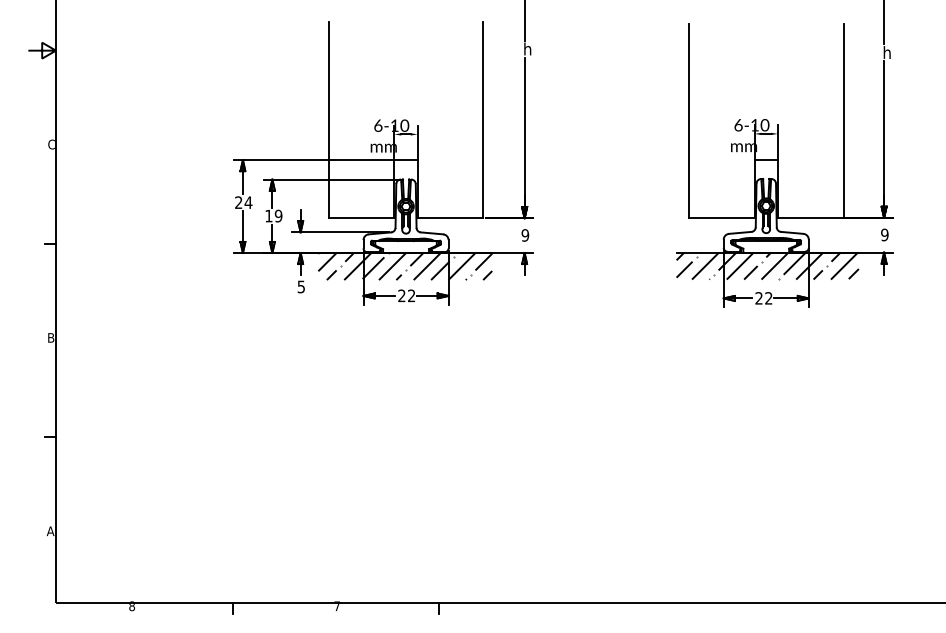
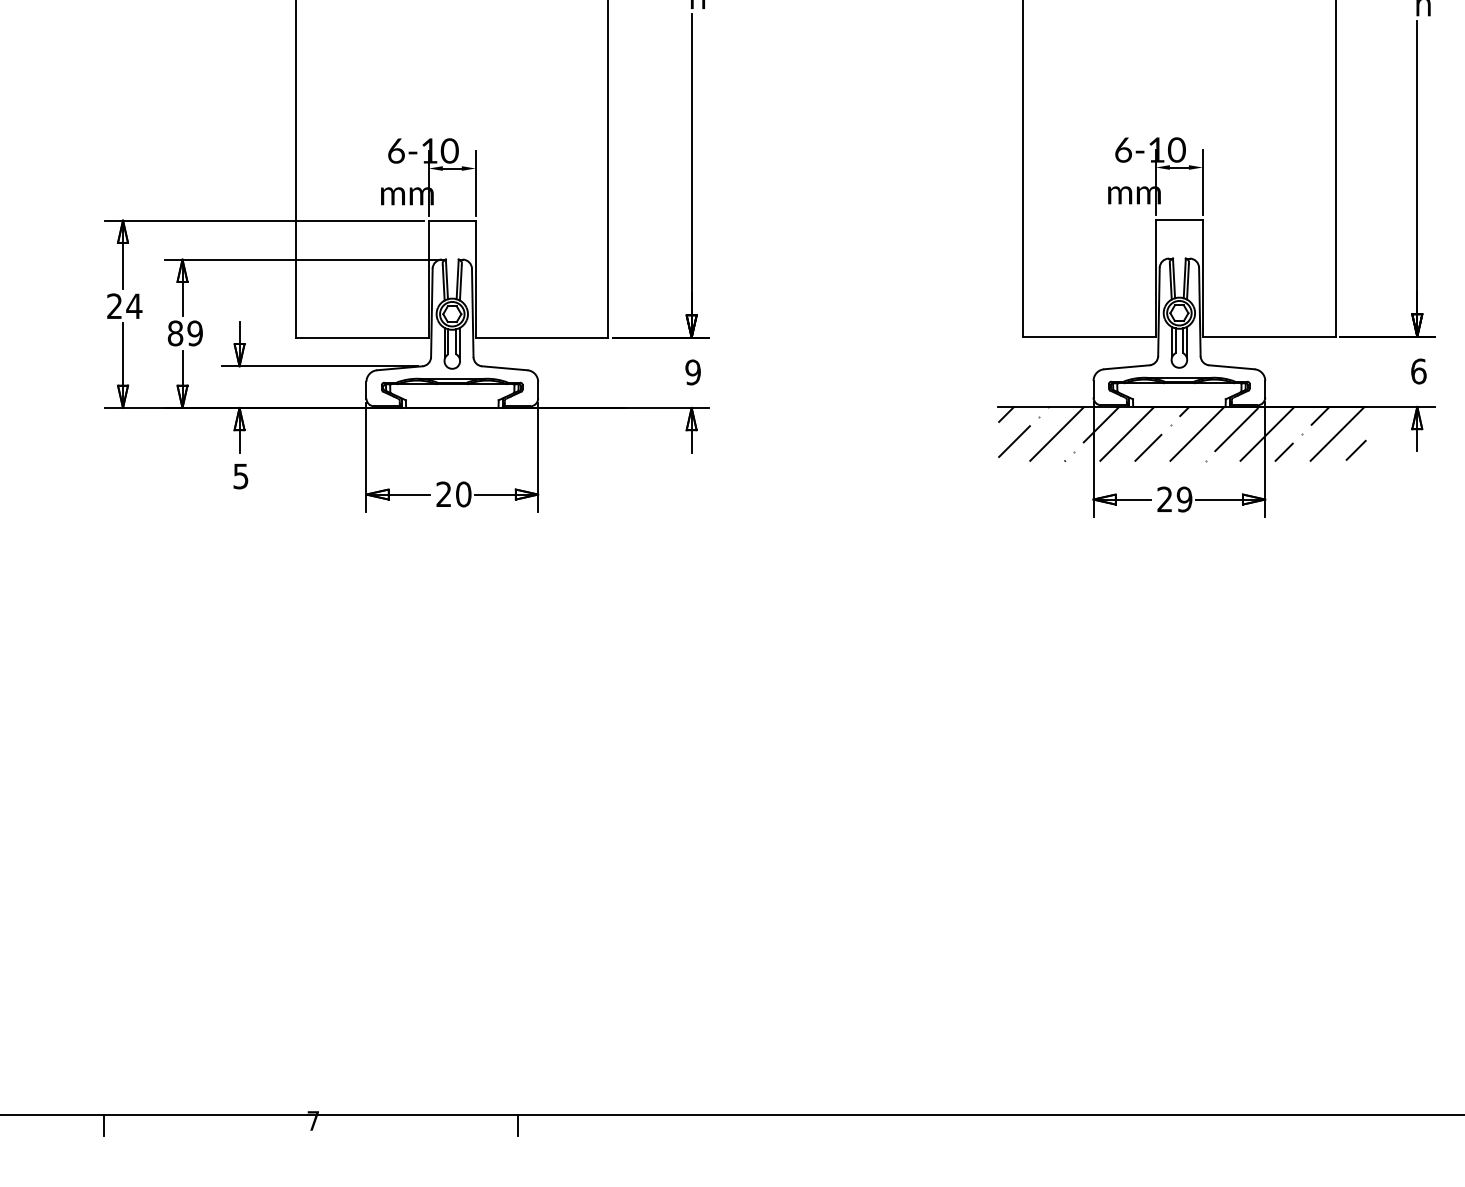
text: (268, 215) -> (174, 332), 19 -> 89
text: (884, 234) -> (1418, 370), 9 -> 6
hatch: (405, 266) -> (451, 435), removed
text: (411, 295) -> (463, 493), 22 -> 20
text: (768, 298) -> (1183, 499), 22 -> 29

